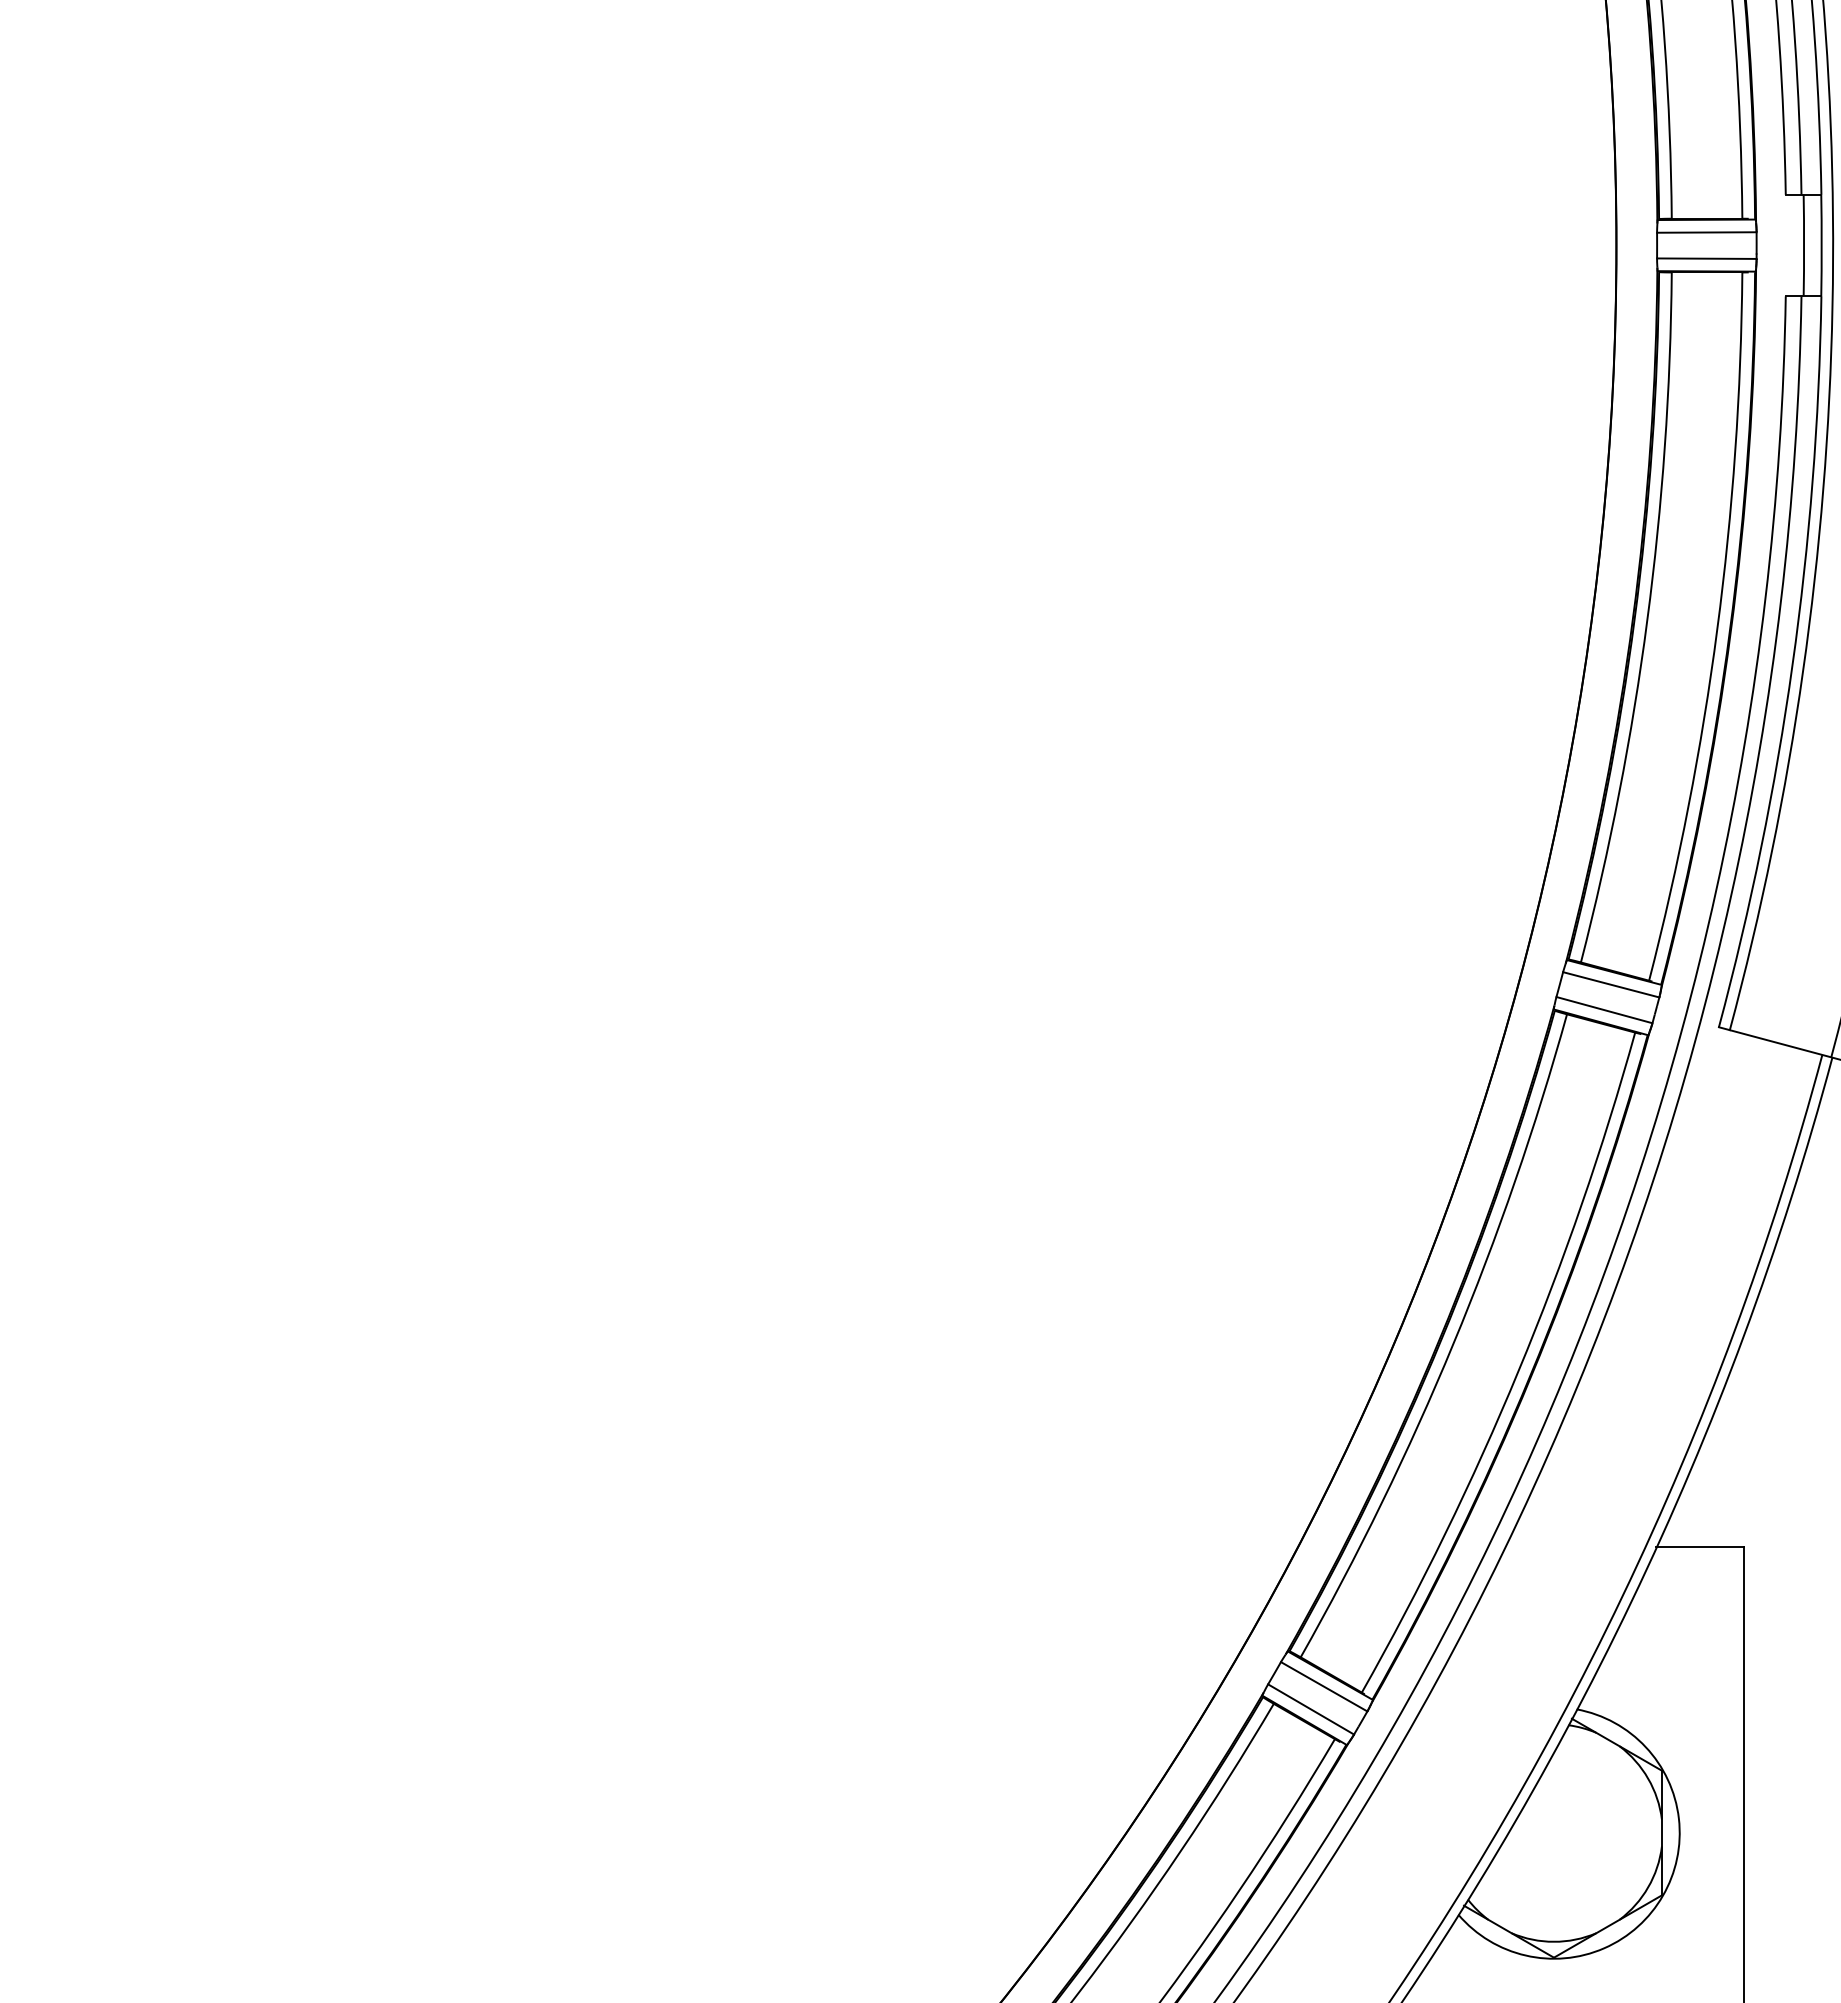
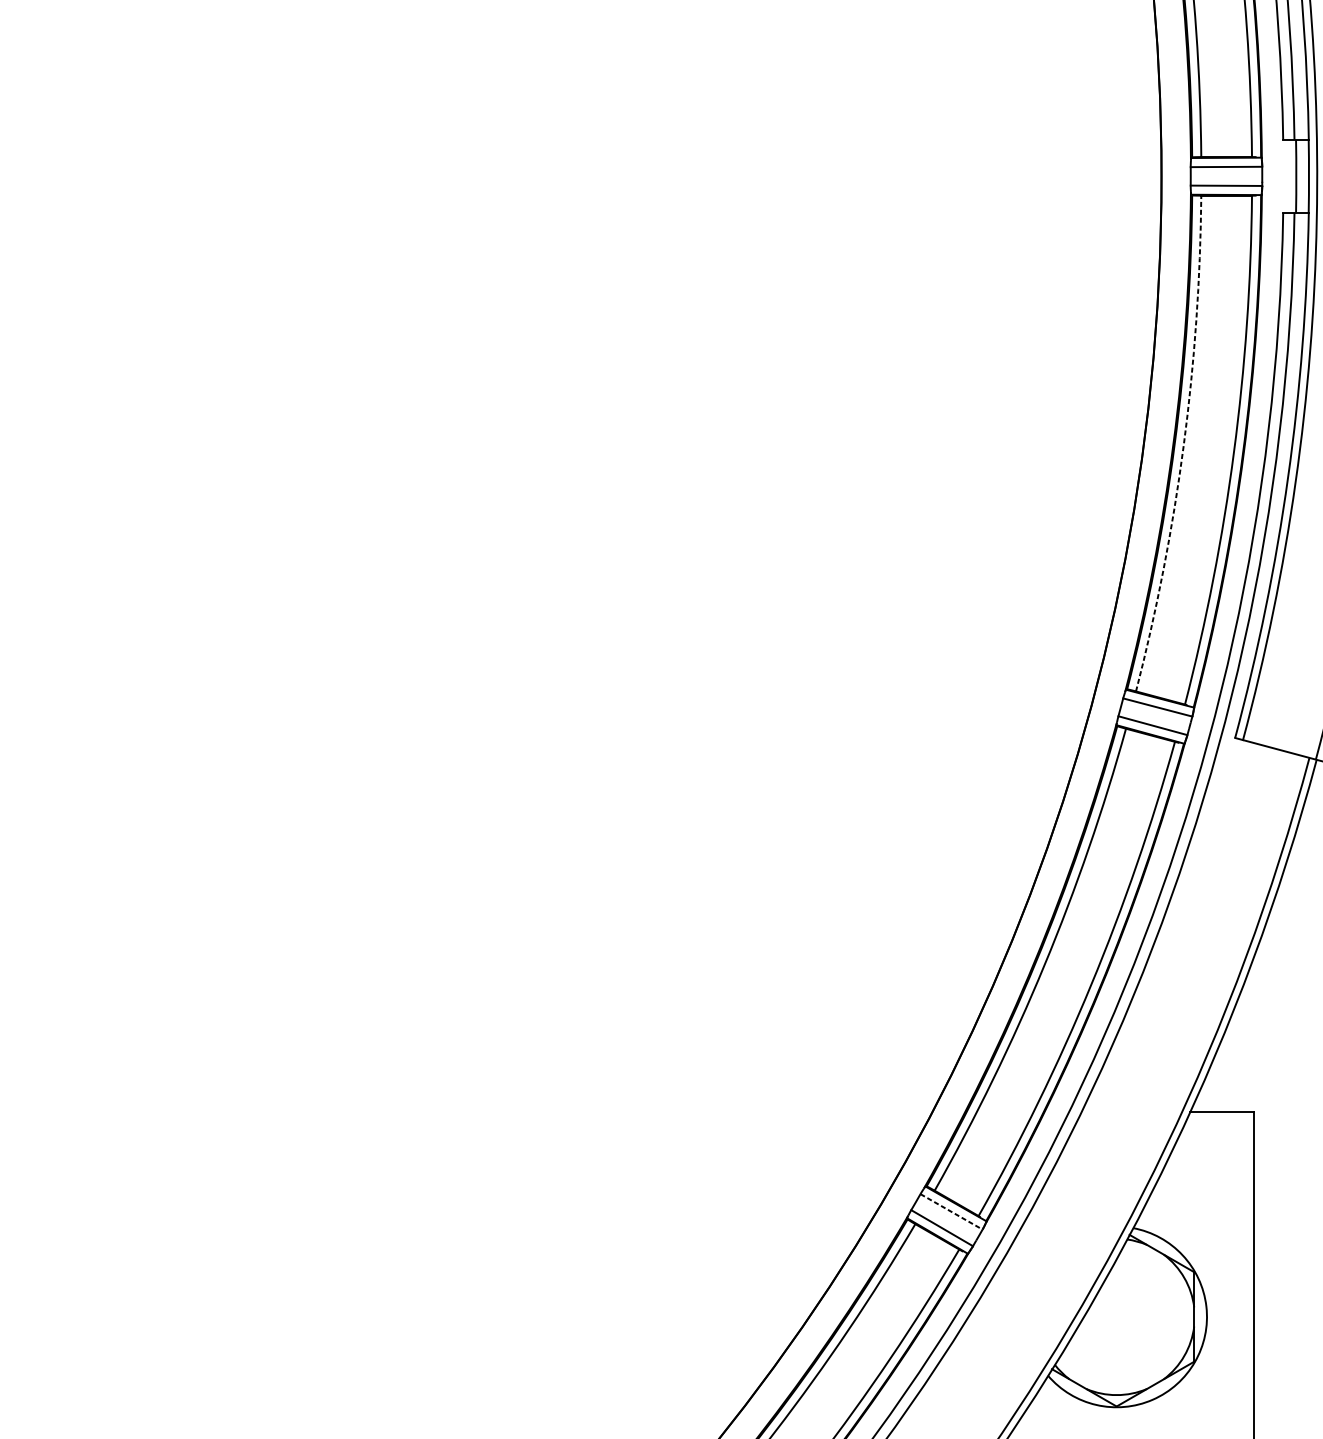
arc: (1647, 620) -> (1183, 445), solid -> dashed
line: (1324, 1686) -> (951, 1211), solid -> dashed

